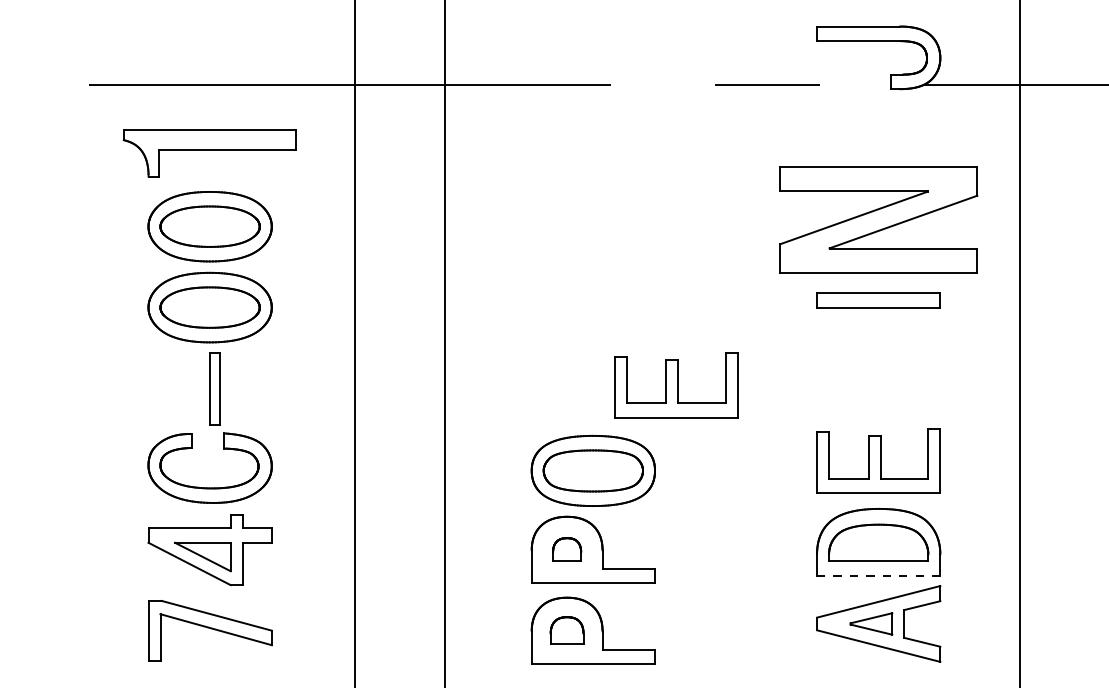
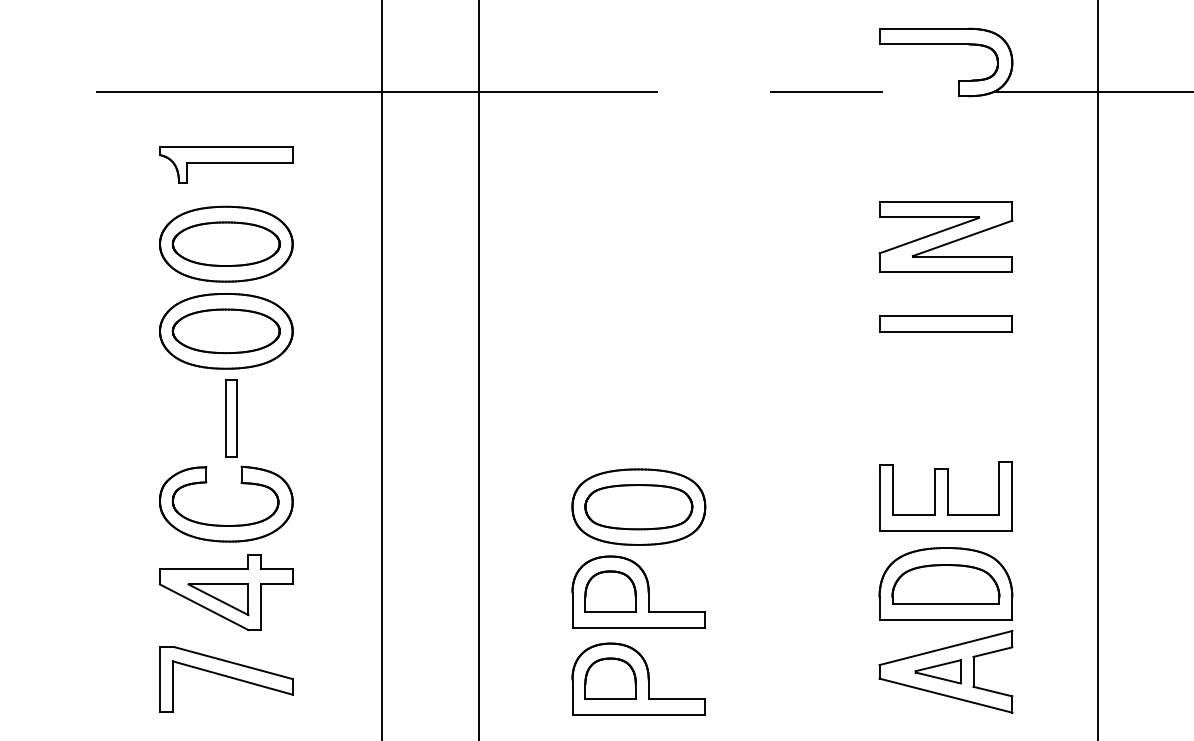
part: (210, 152) -> (226, 164), size x0.71
part: (878, 219) -> (945, 236), size x0.62
part: (675, 385) -> (727, 415), removed
part: (567, 549) -> (610, 591), size x1.67
line: (878, 576) -> (945, 620), dashed -> solid
part: (567, 630) -> (610, 678), size x1.43

